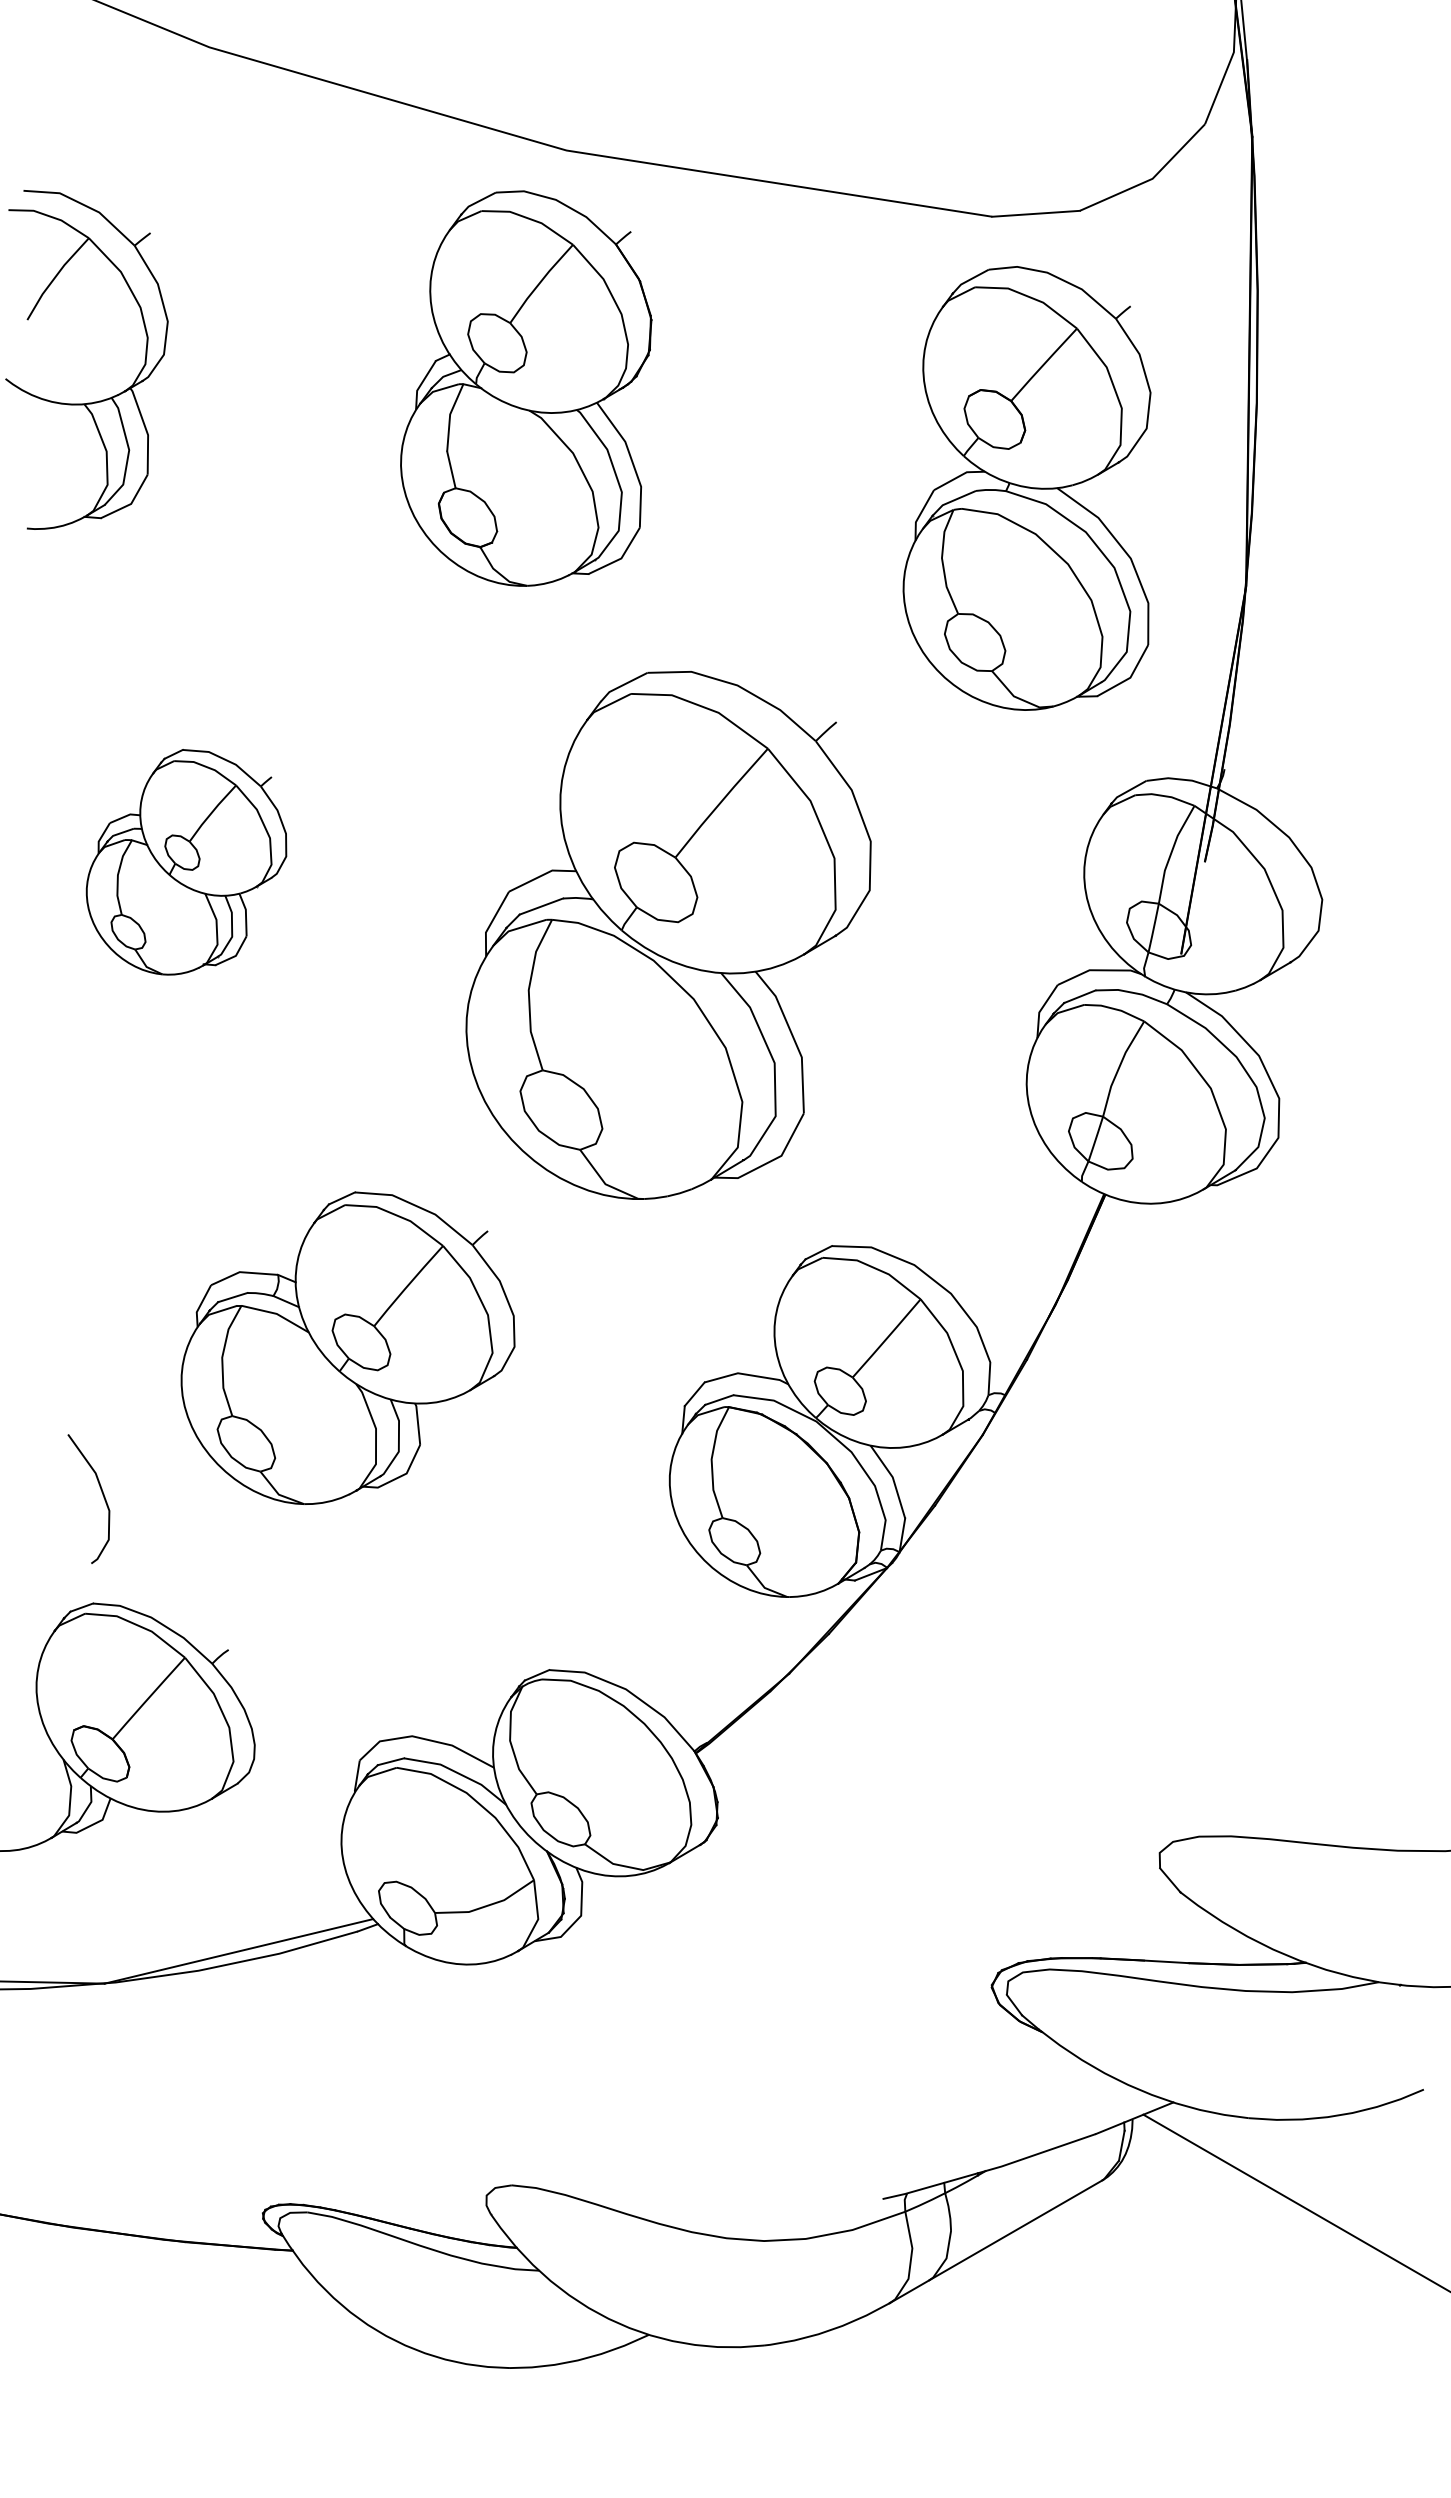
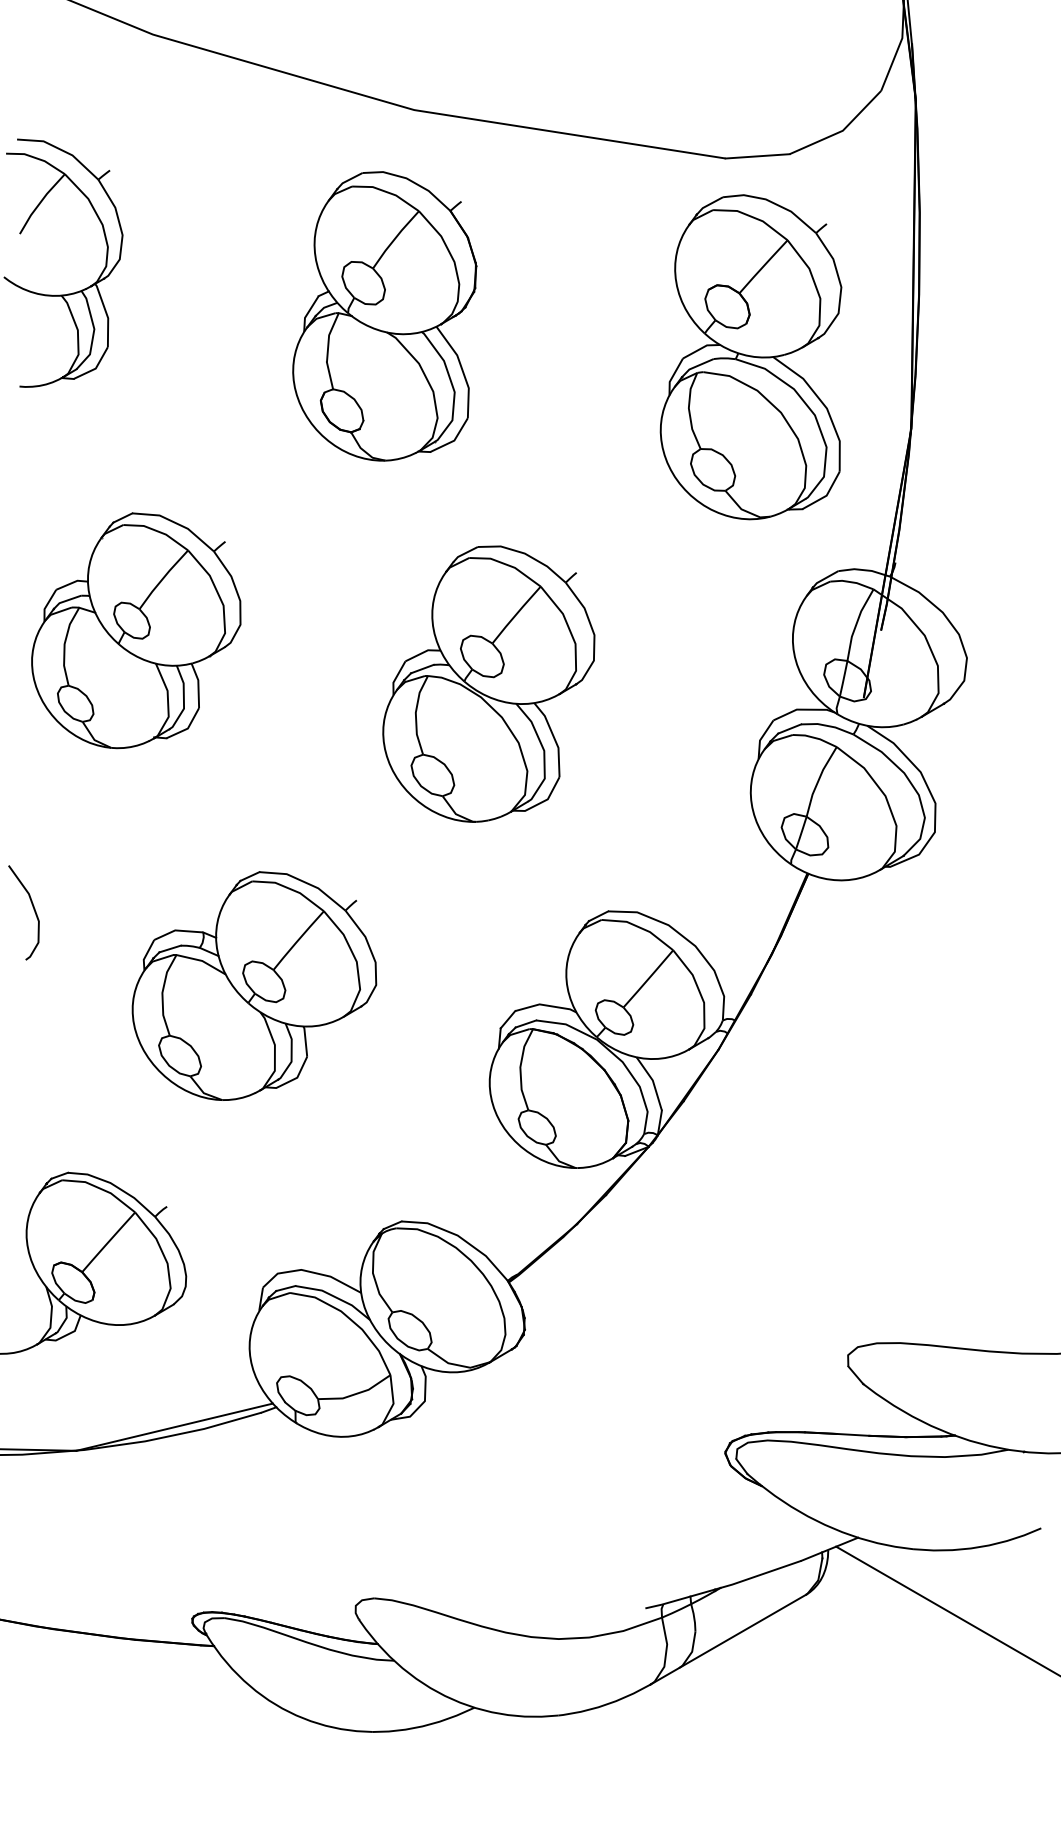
part: (526, 388) -> (384, 316), moved
part: (186, 861) -> (136, 630), size x1.43
part: (668, 935) -> (488, 684), size x0.71
curve: (101, 1492) -> (33, 908), moved

